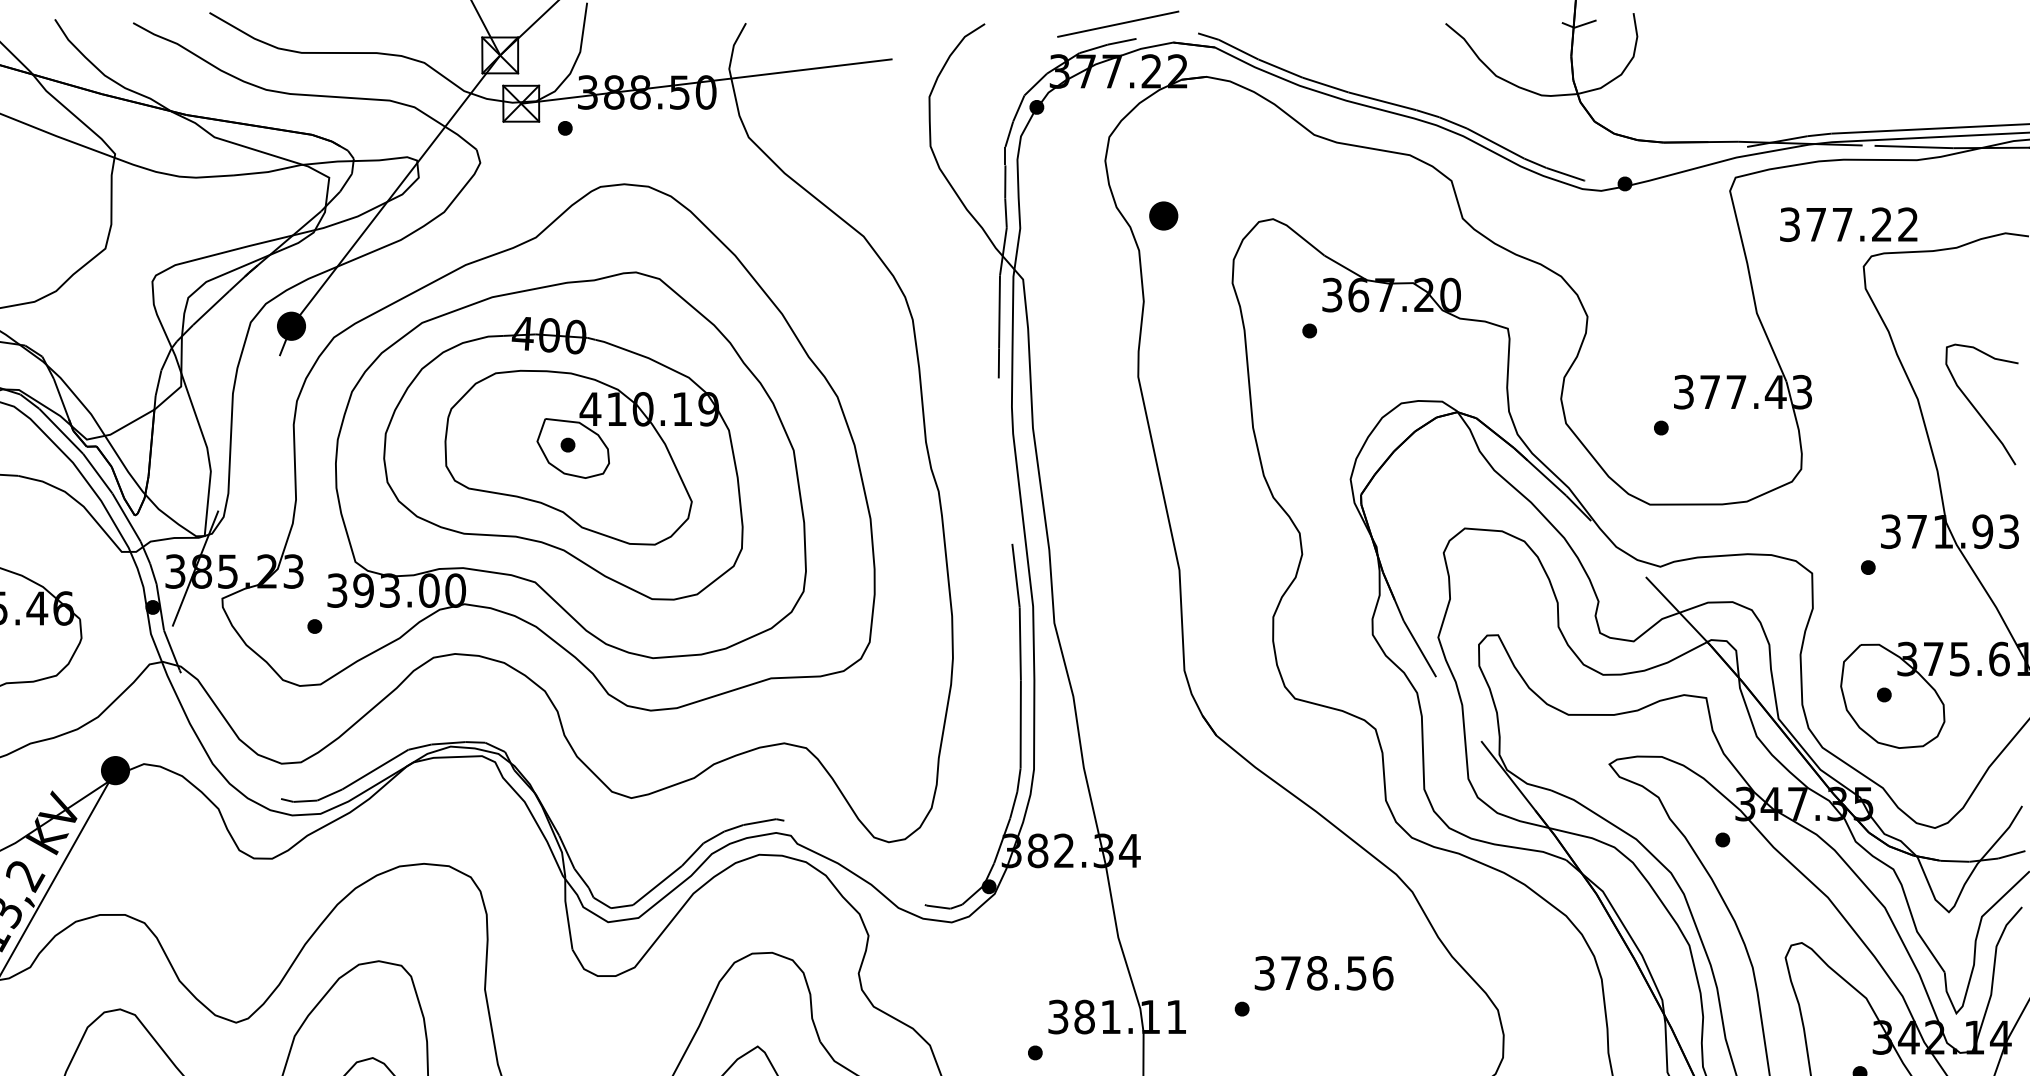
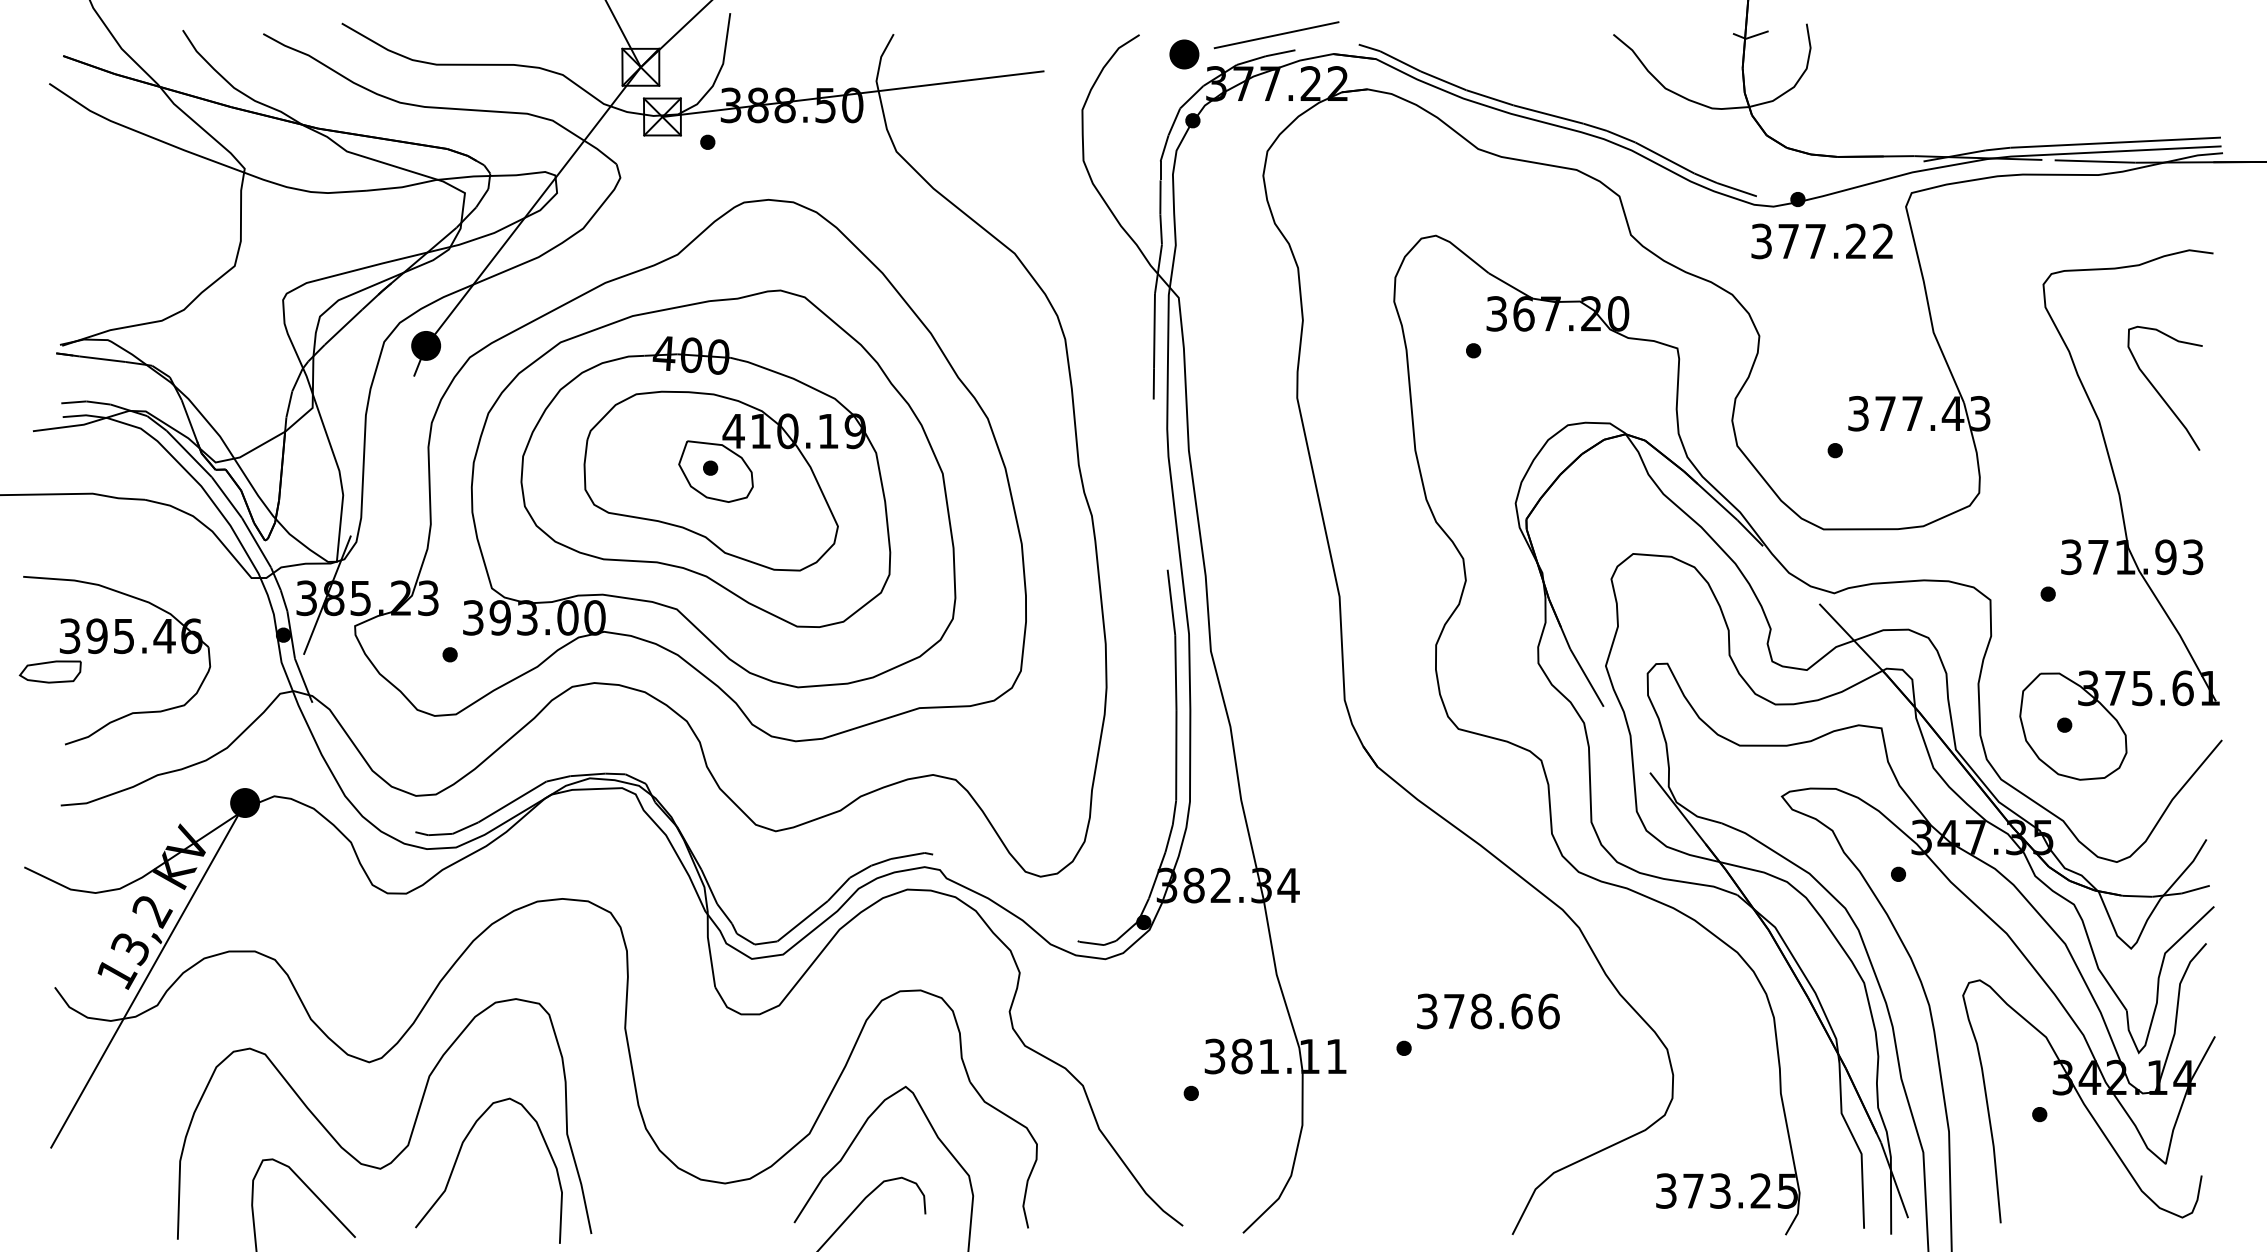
part: (1163, 216) -> (1184, 54), moved
text: (1848, 224) -> (1821, 241), moved
curve: (1976, 408) -> (2159, 392), moved
text: (1356, 973) -> (1521, 1011), 378.56 -> 378.66

